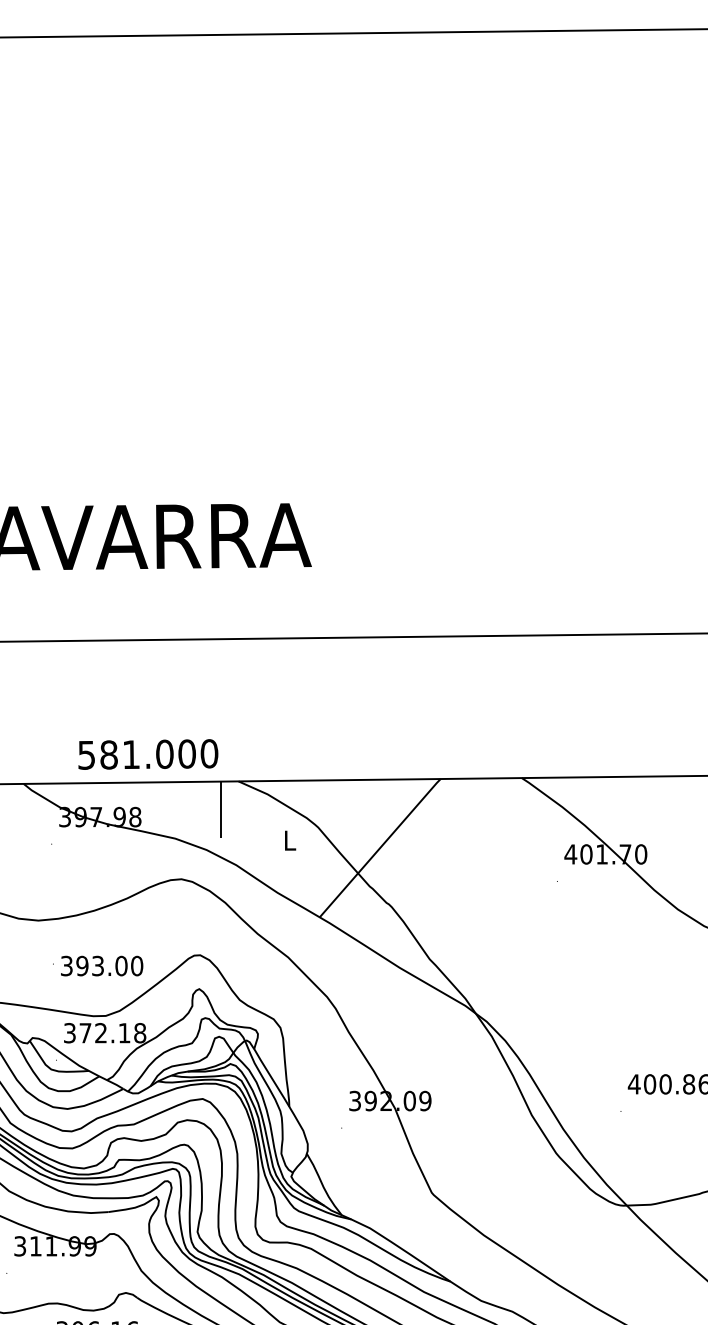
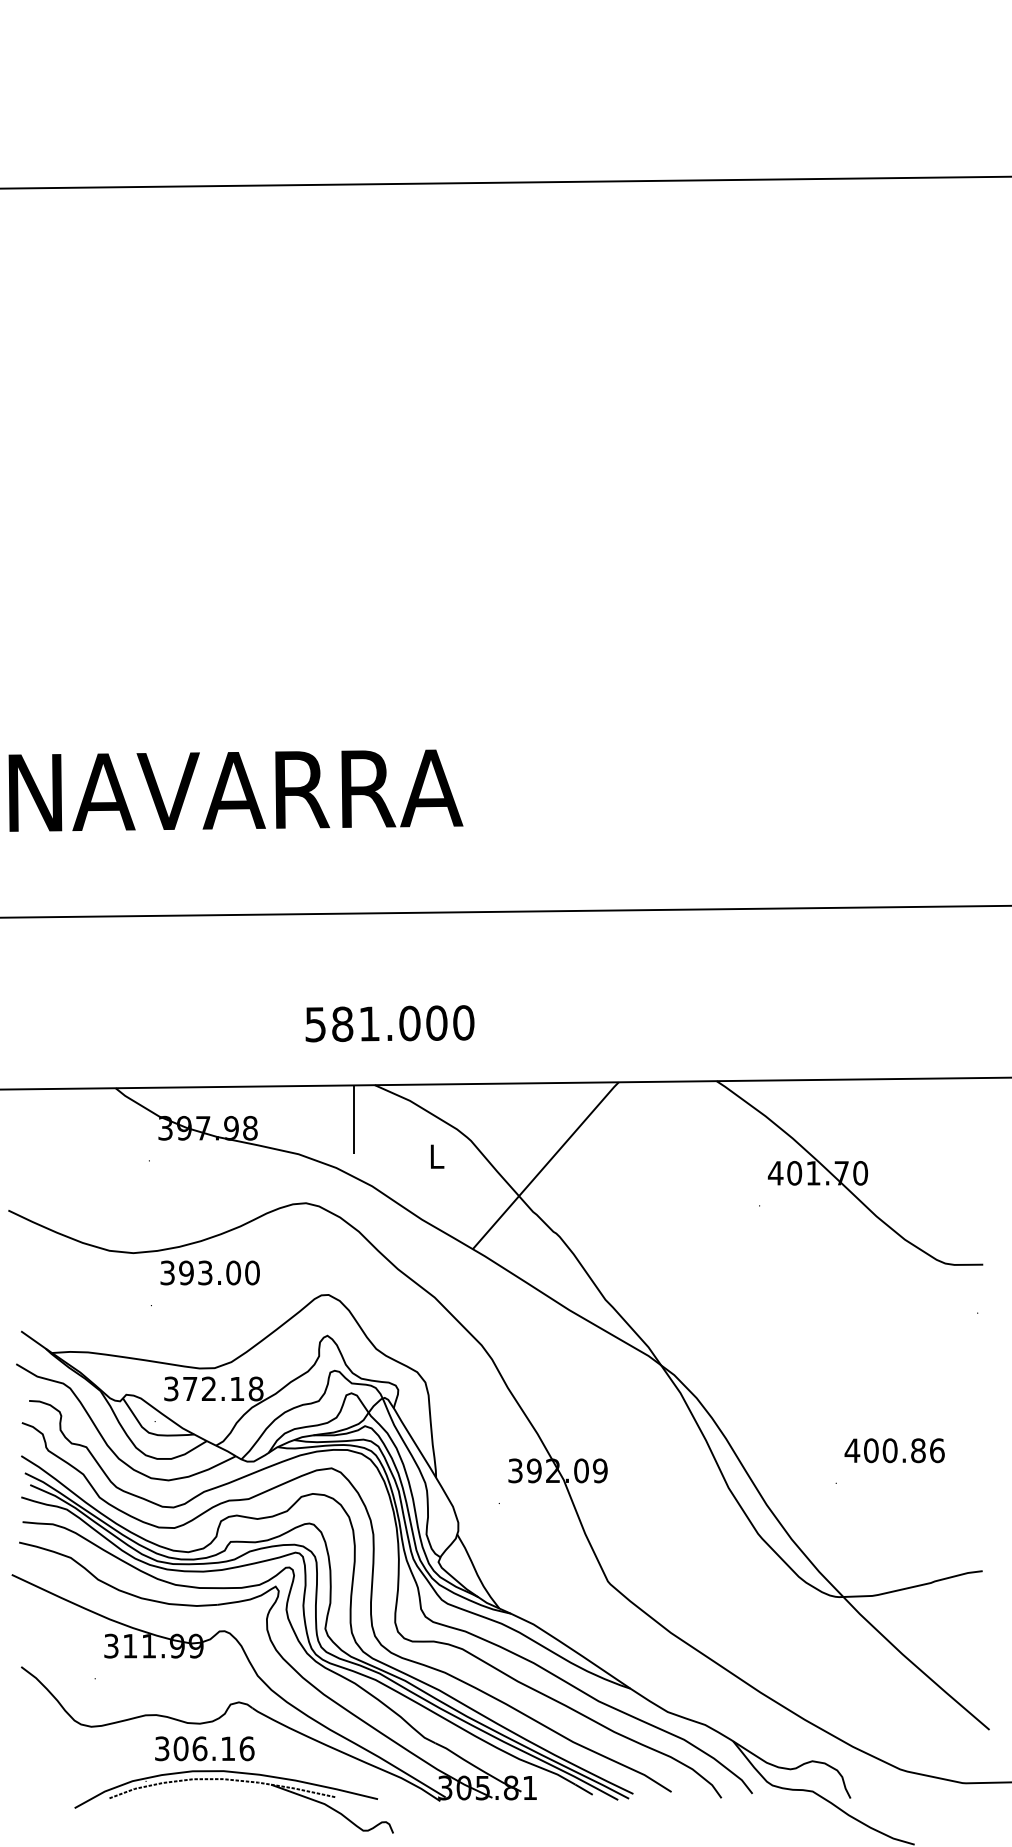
text: (147, 754) -> (389, 1023), moved
text: (101, 965) -> (209, 1272), moved

